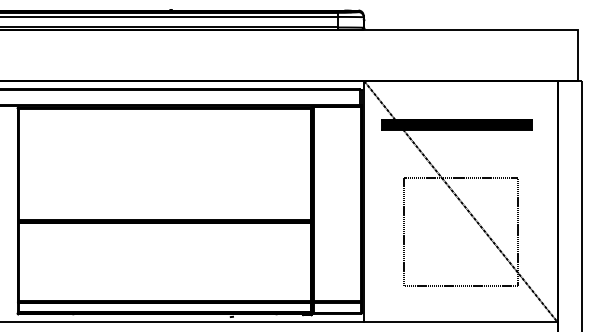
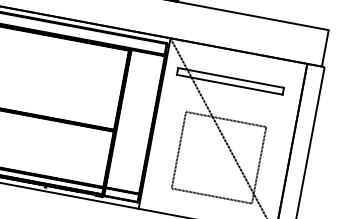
hatch: (456, 124) -> (230, 81), removed

